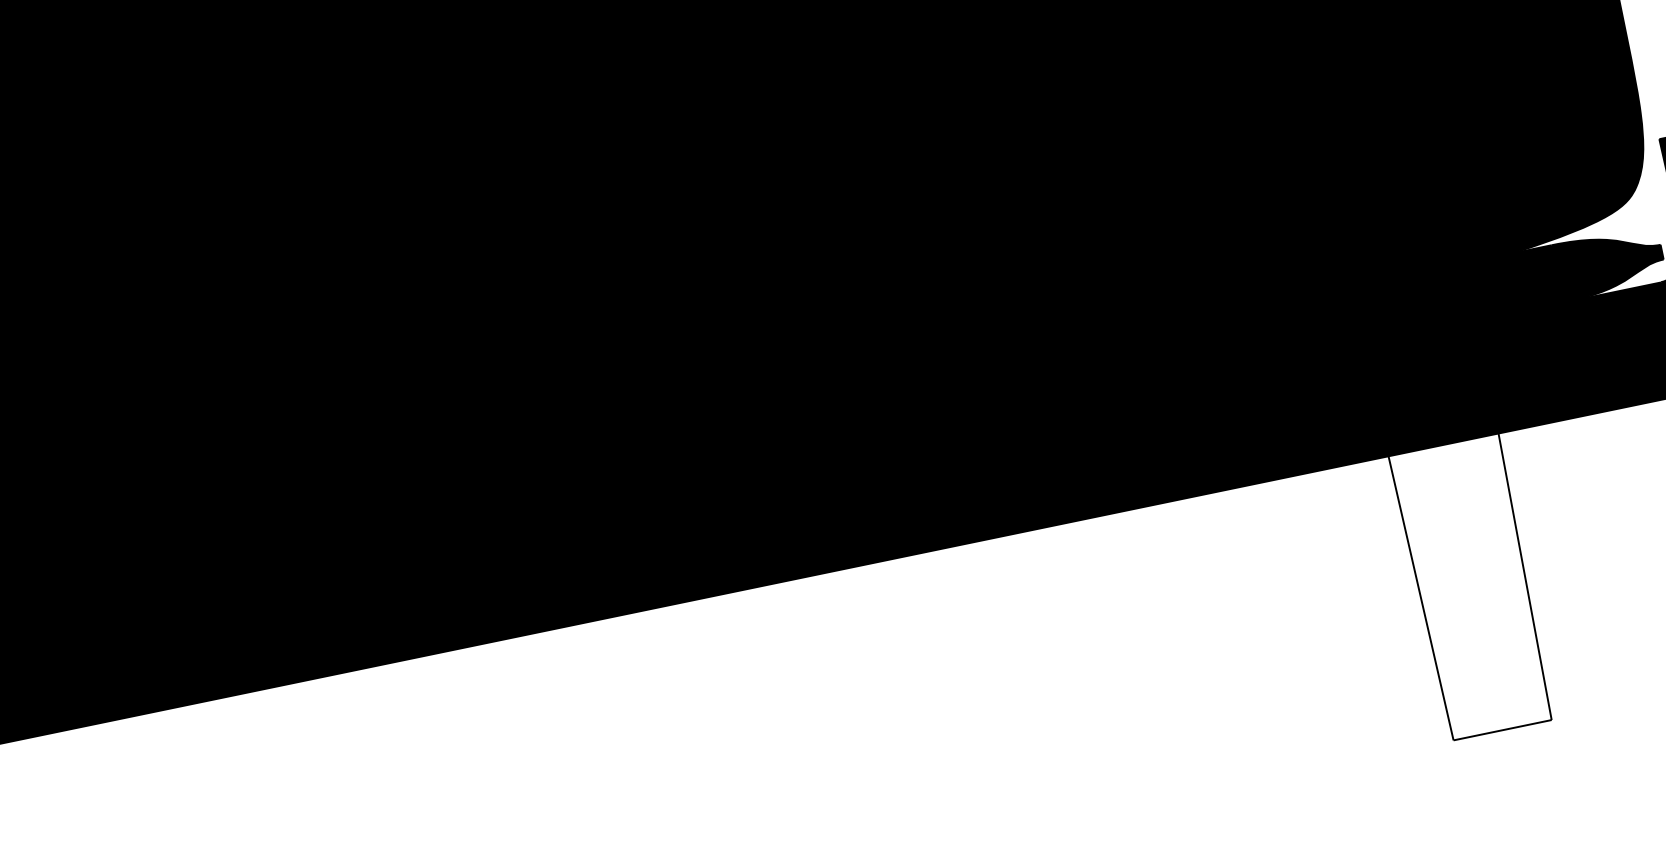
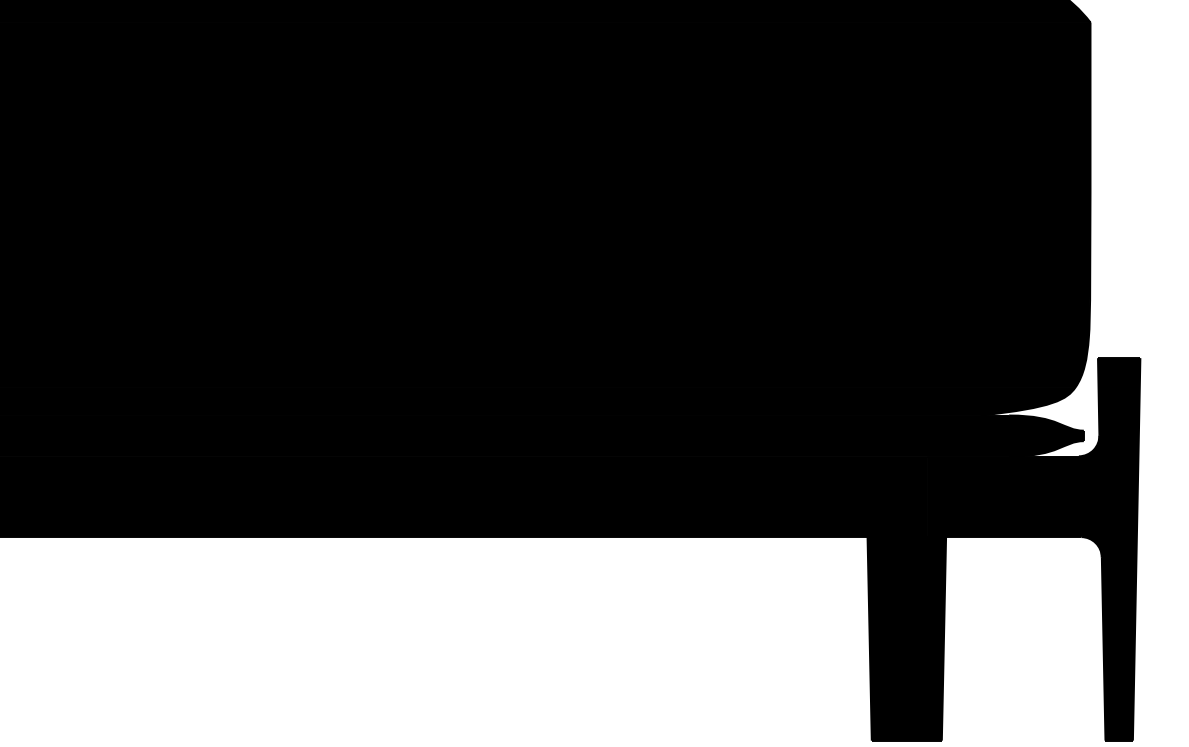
fill: (1472, 587) -> (906, 638), added

